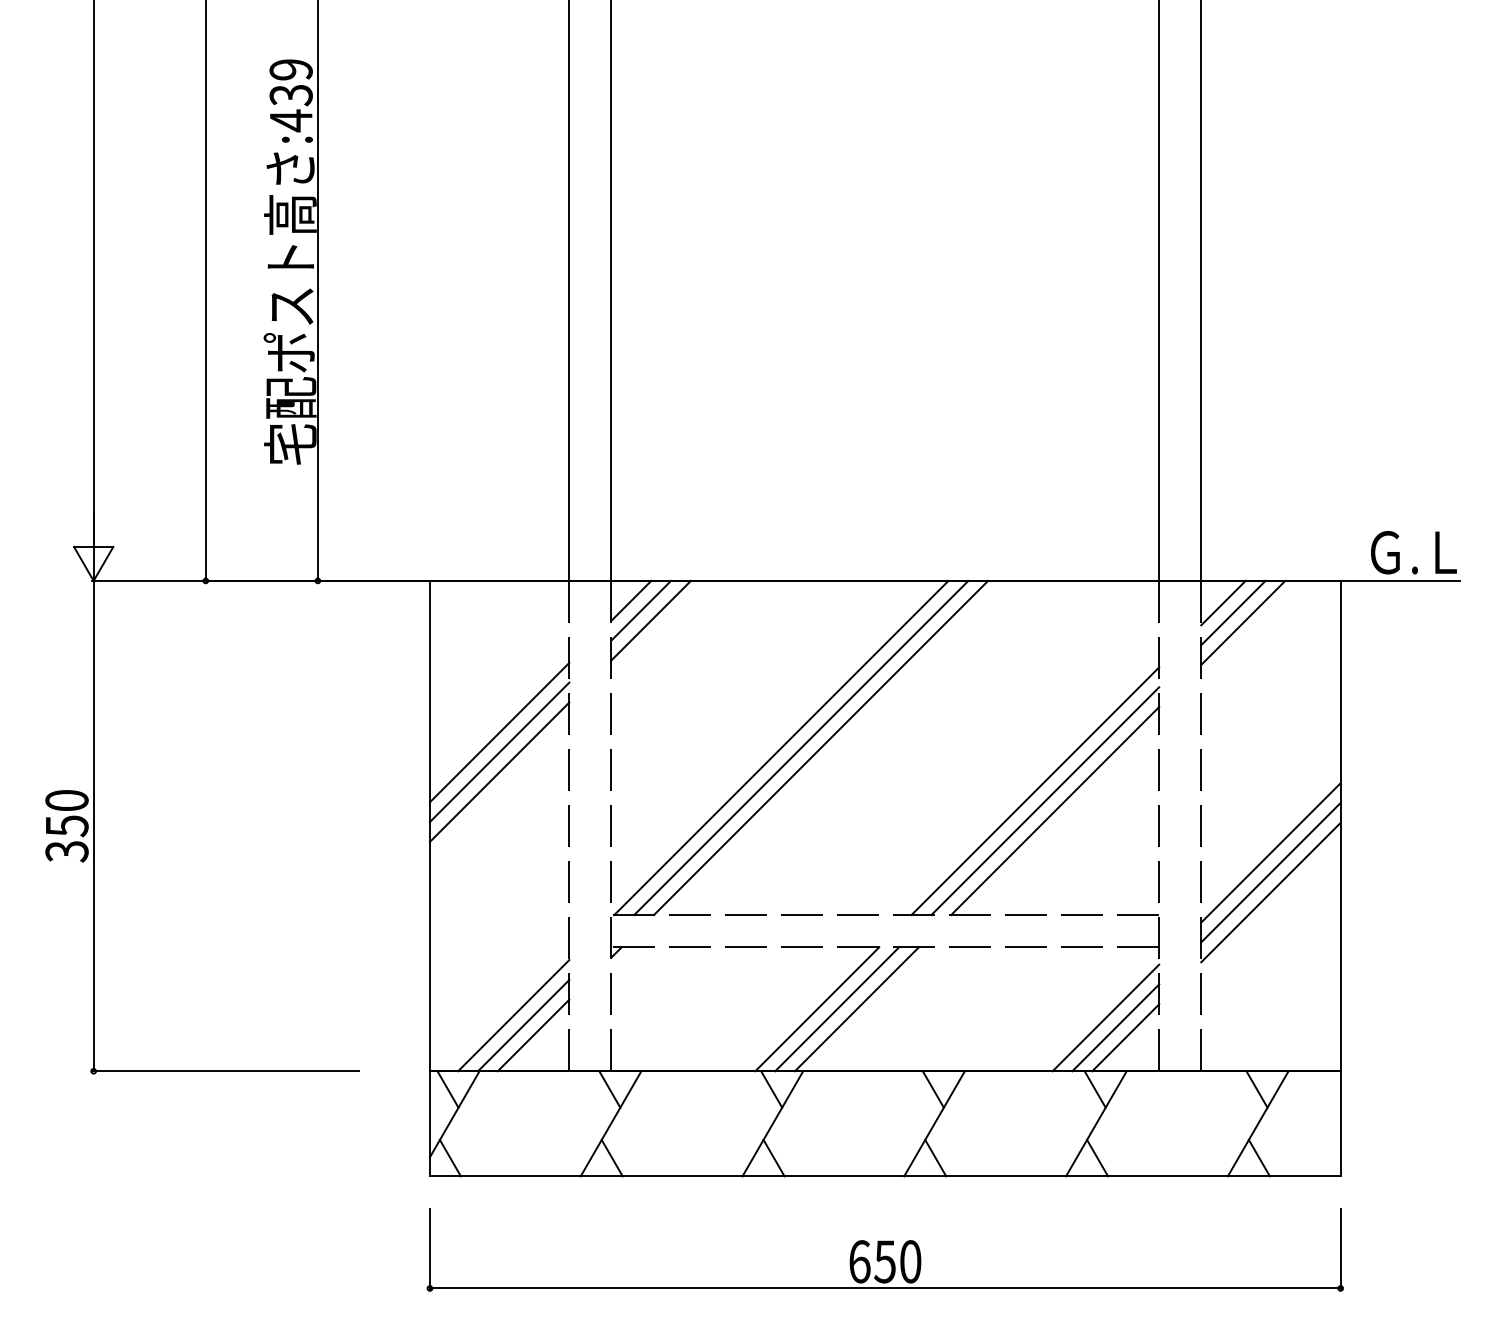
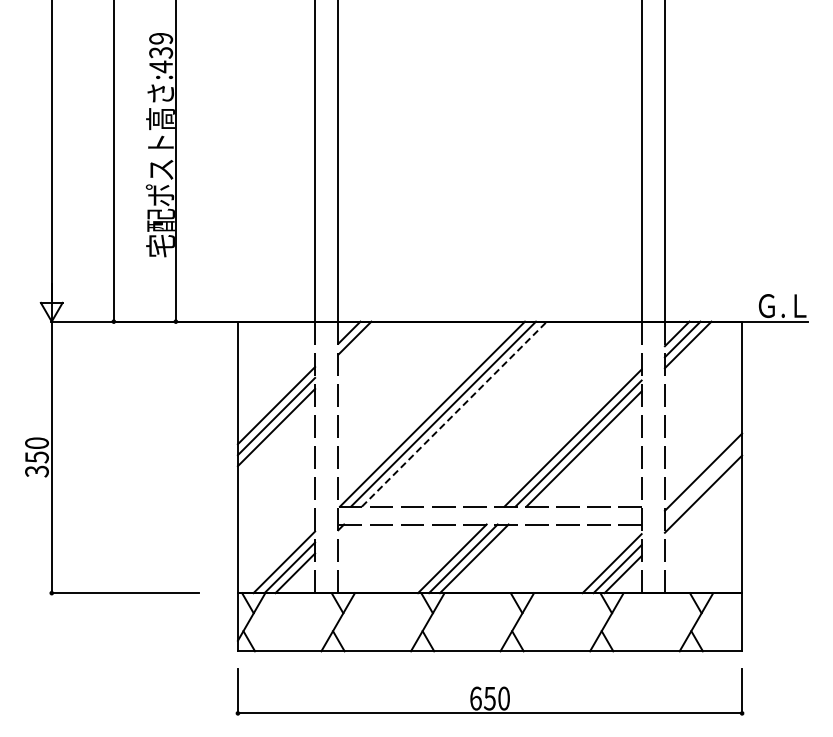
line: (651, 620) -> (360, 343), removed
line: (821, 748) -> (454, 414), solid -> dashed
line: (1270, 871) -> (703, 482), removed

